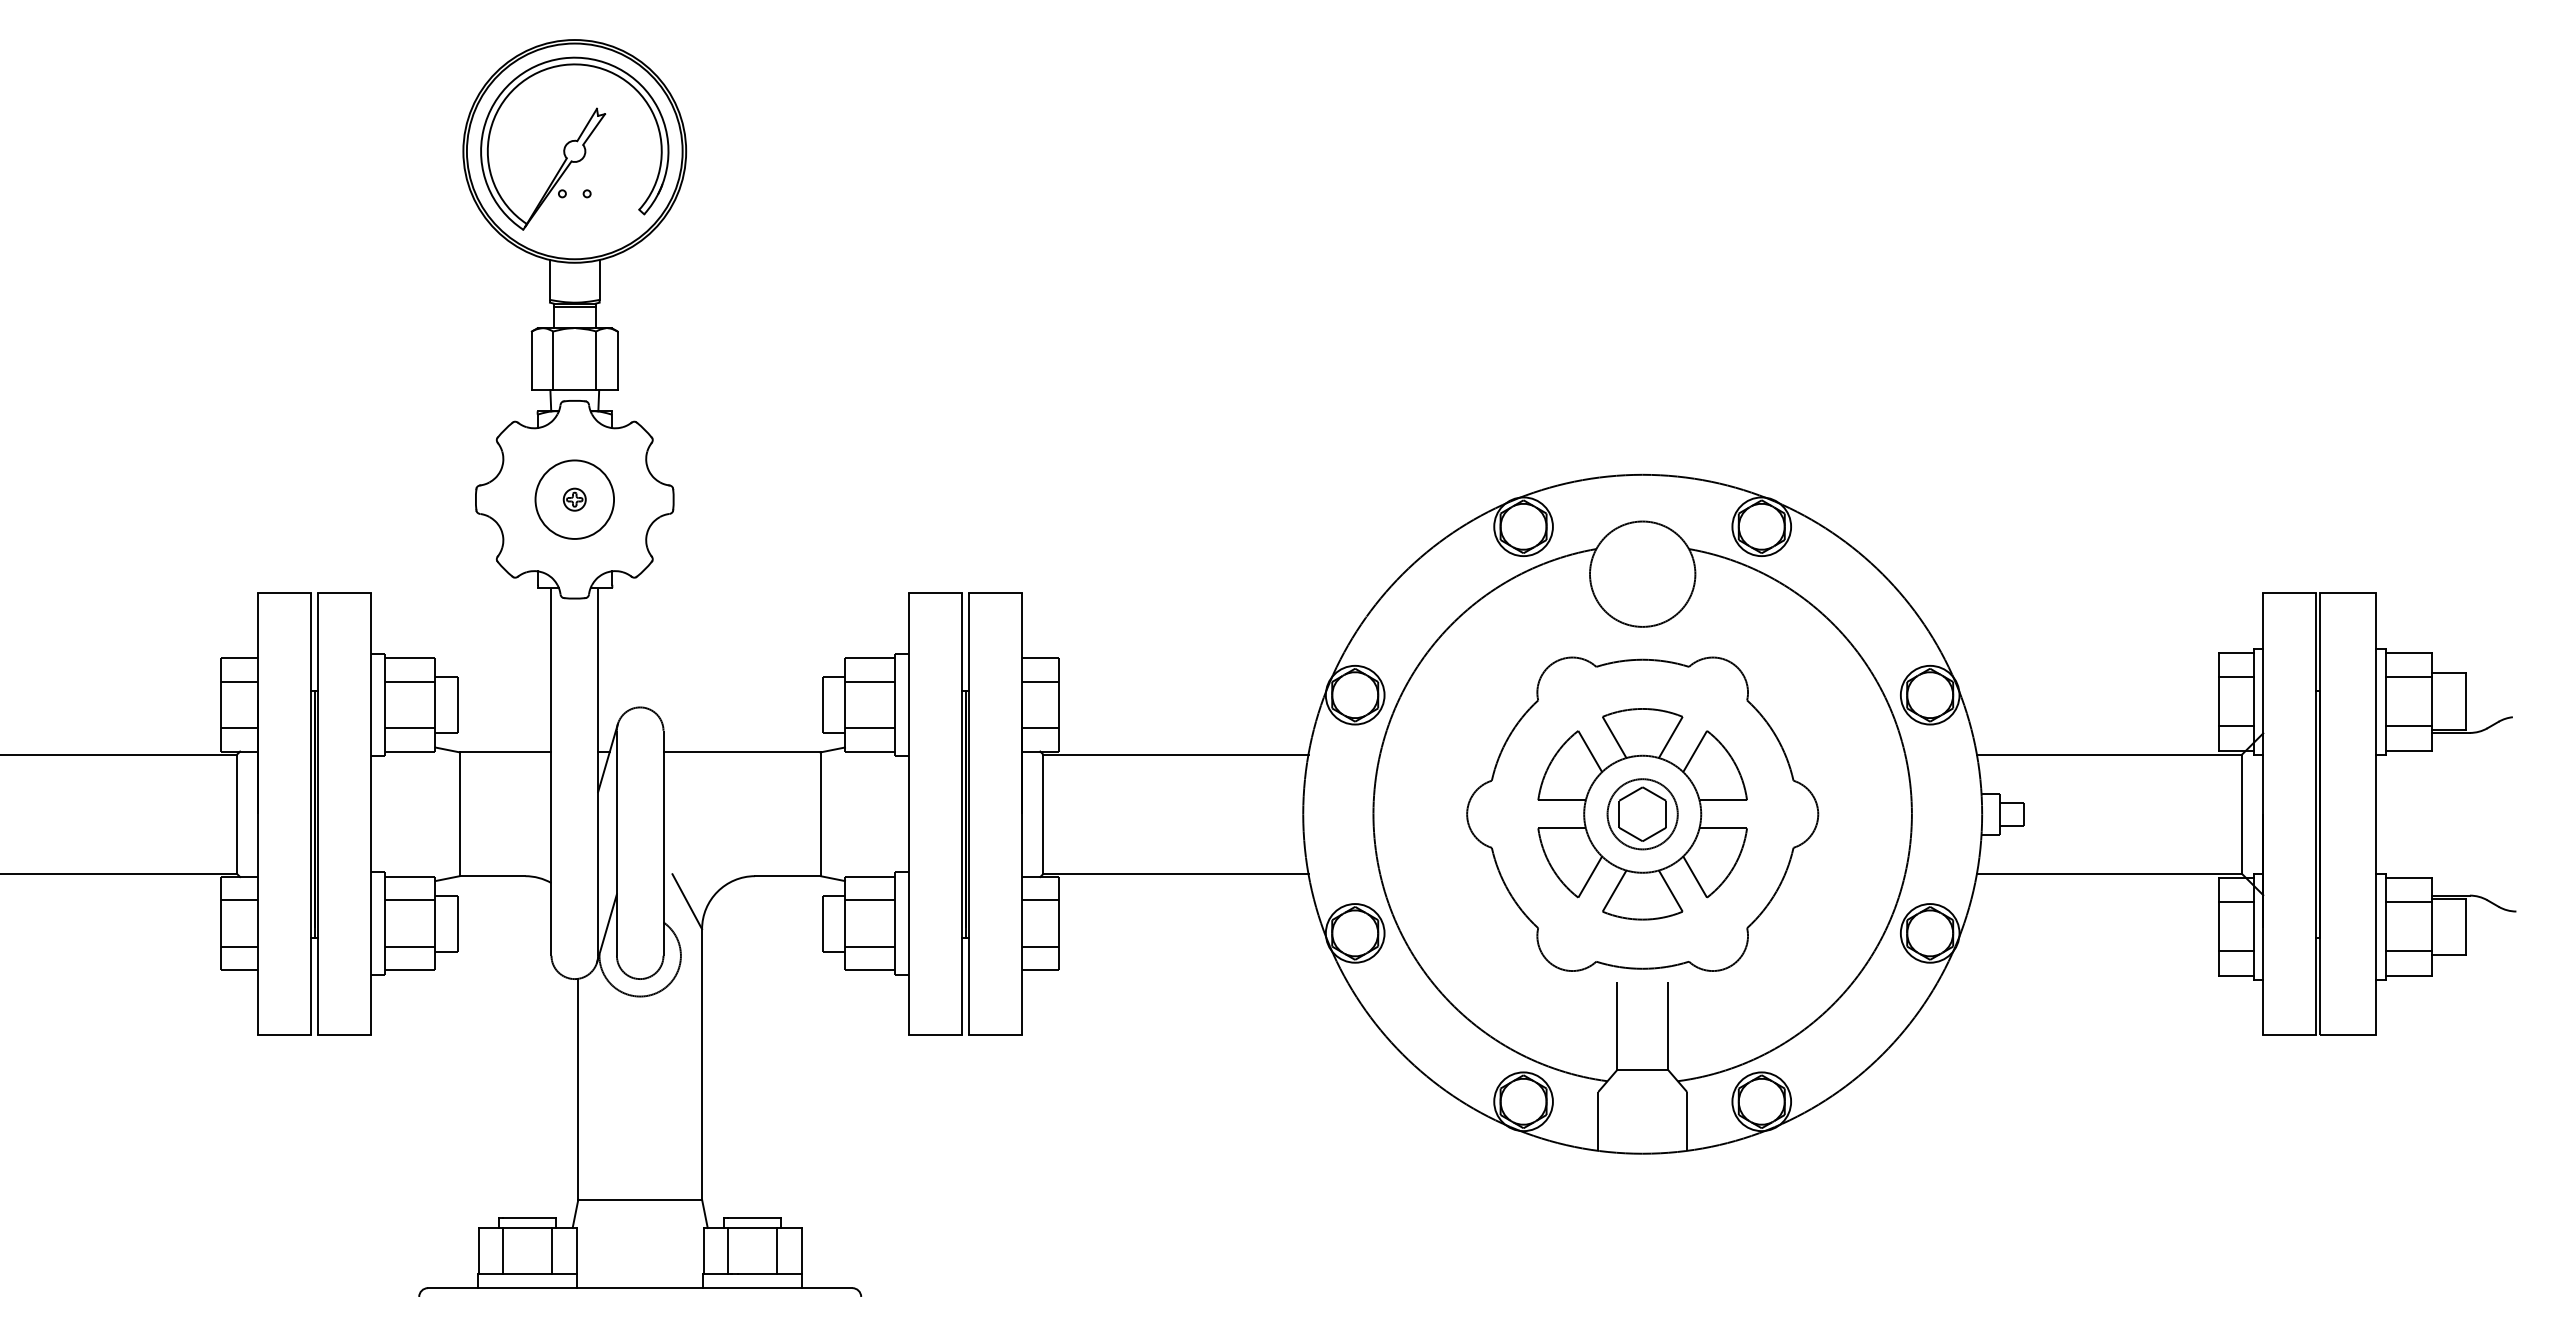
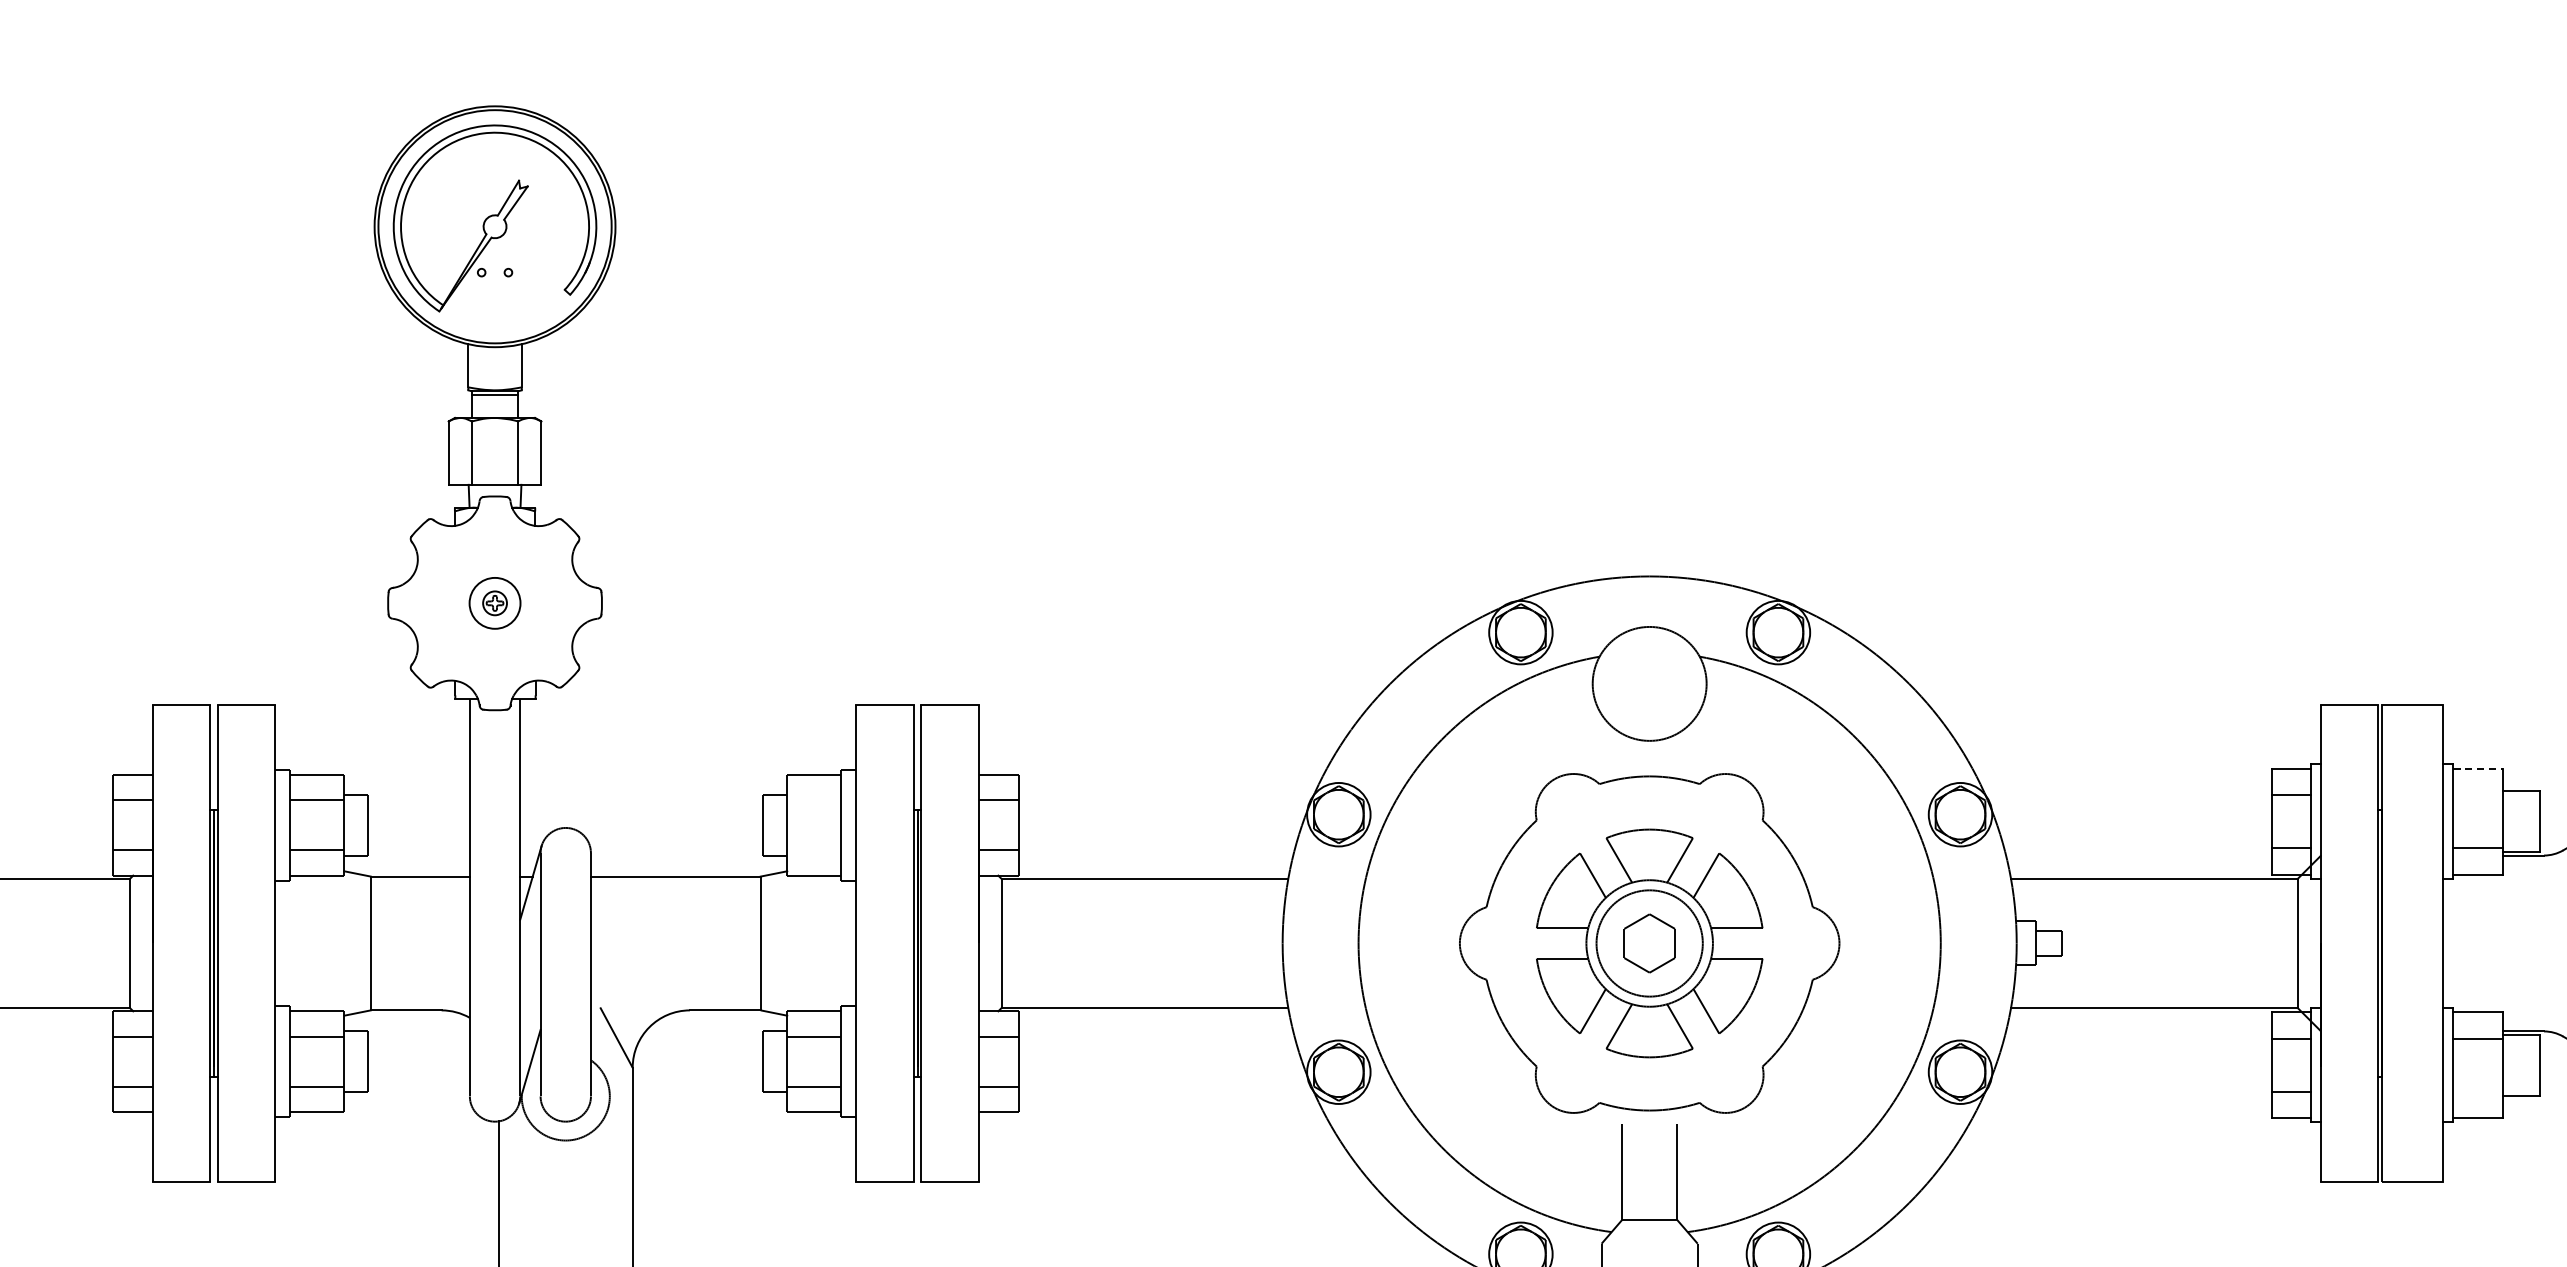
circle: (574, 499) -> (494, 603), size x0.6
line: (2408, 652) -> (2477, 768), solid -> dashed
line: (2408, 677) -> (2477, 795), removed
line: (869, 681) -> (813, 799), removed
line: (869, 728) -> (813, 850), removed
circle: (1642, 814) -> (1649, 943), size x1.4
line: (2408, 951) -> (2477, 1091), removed

